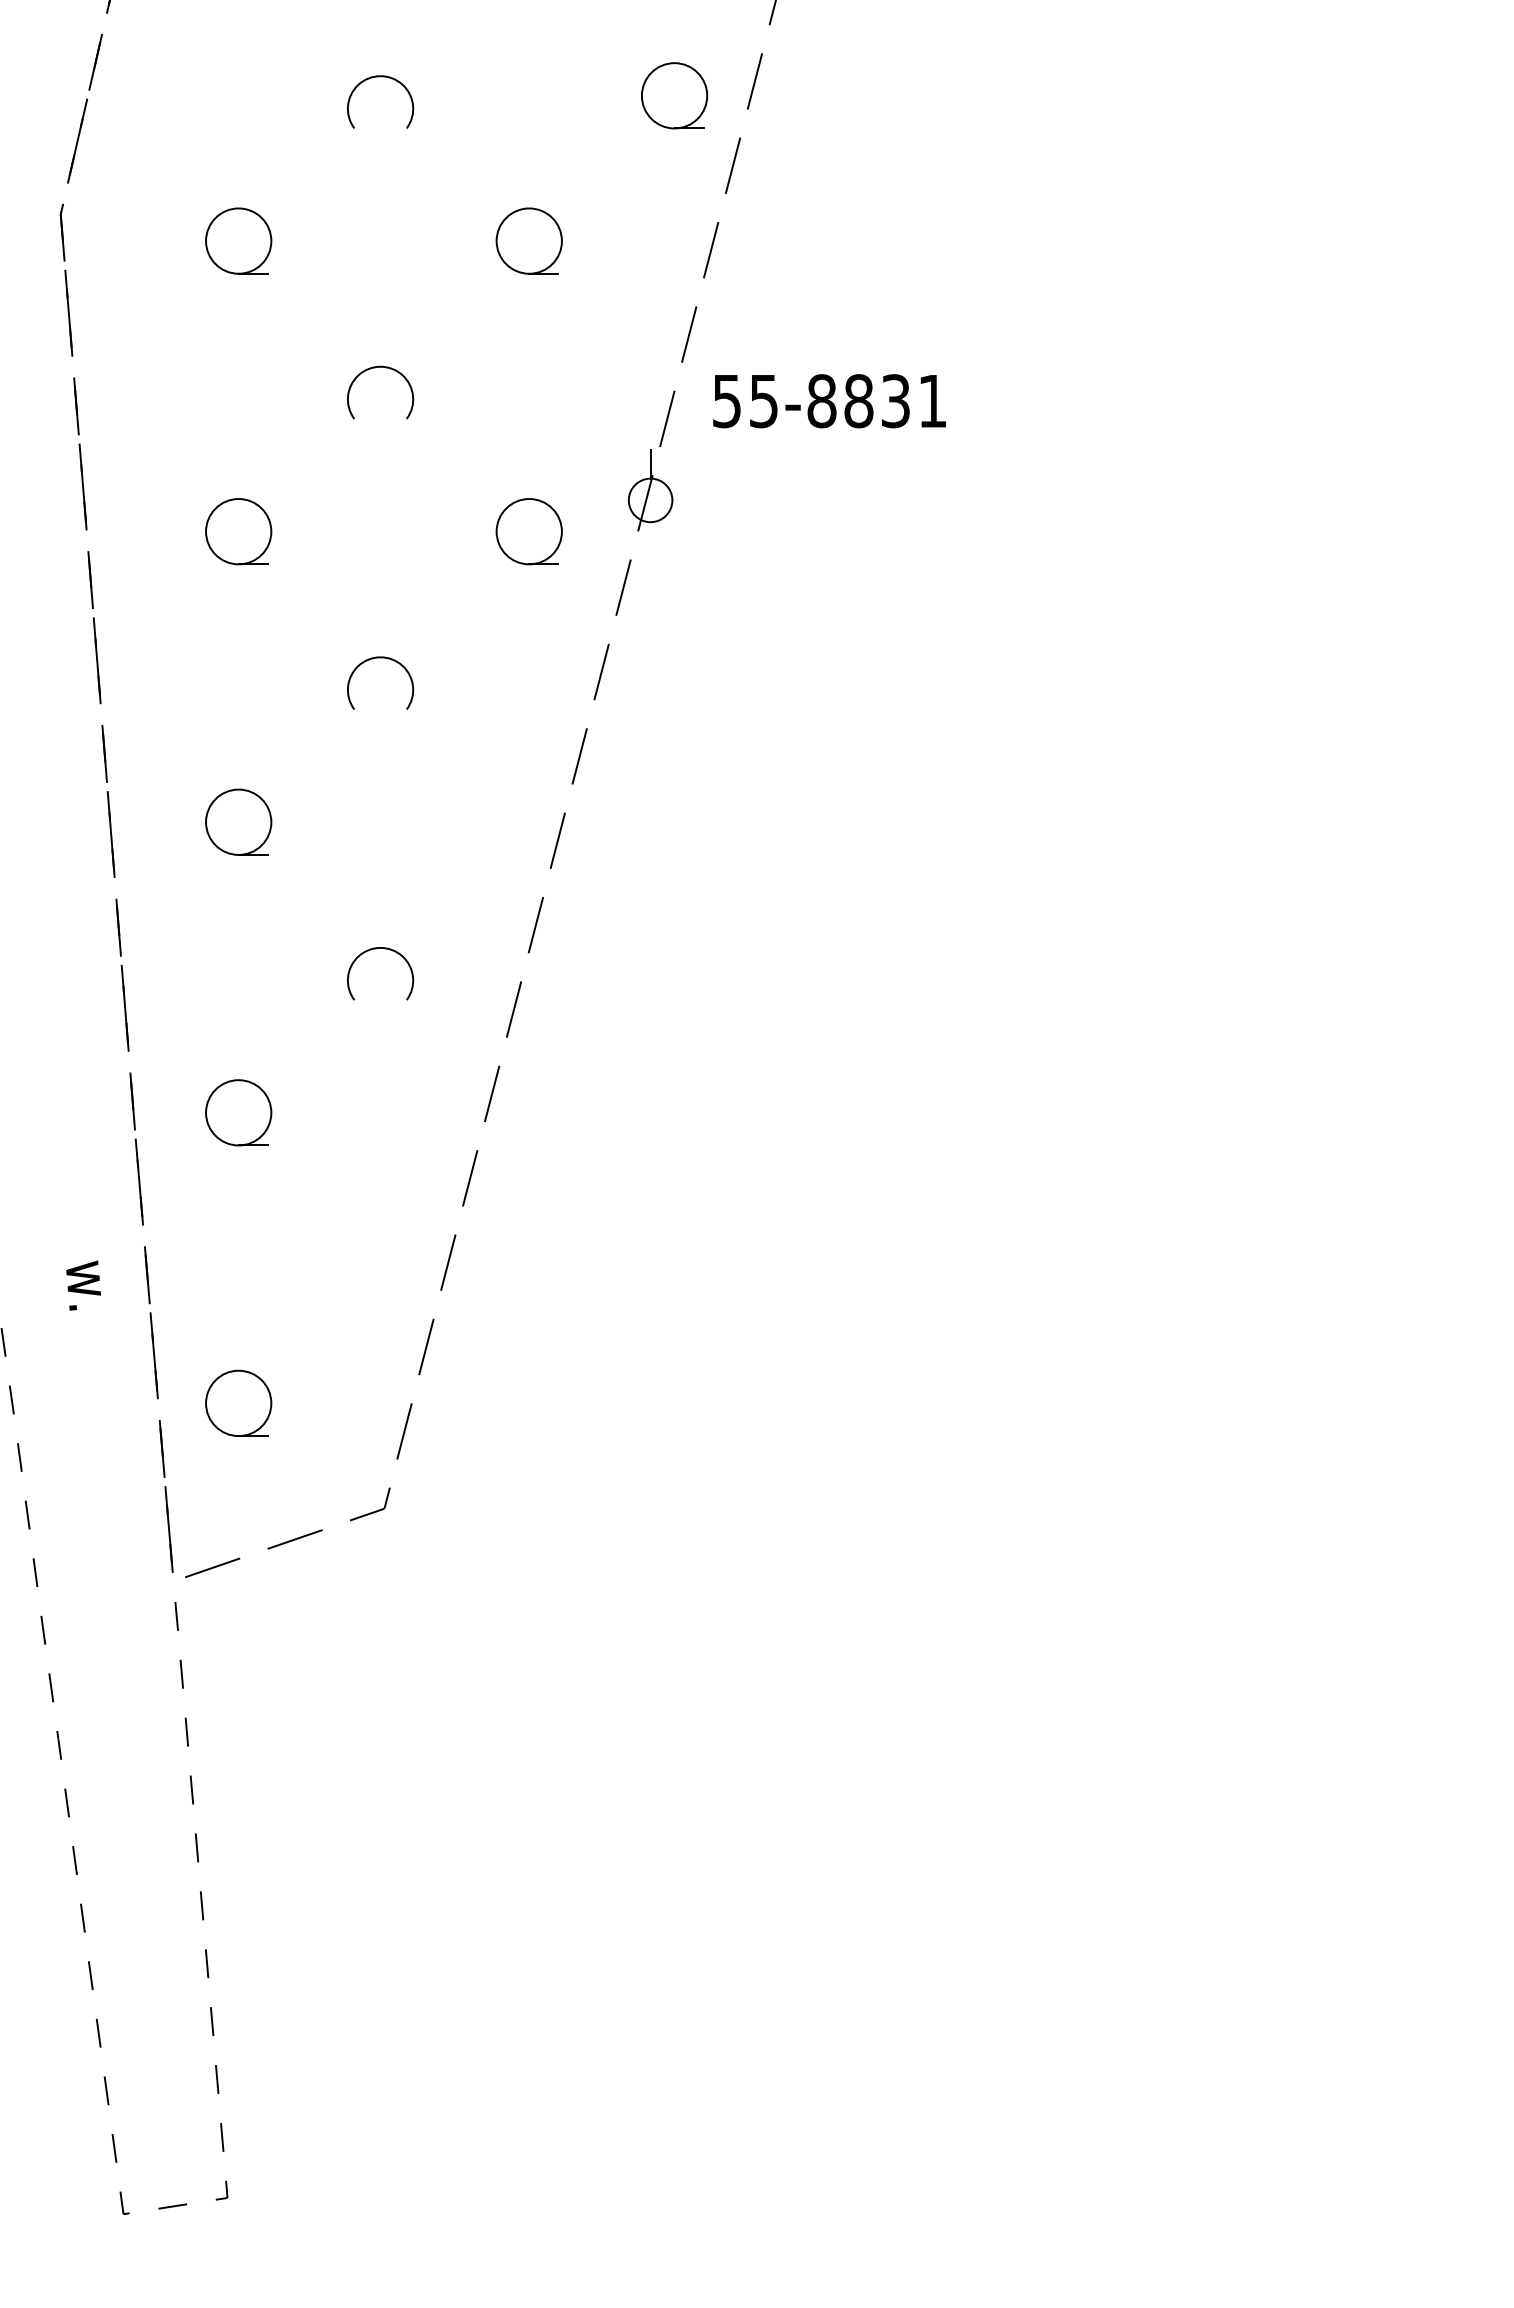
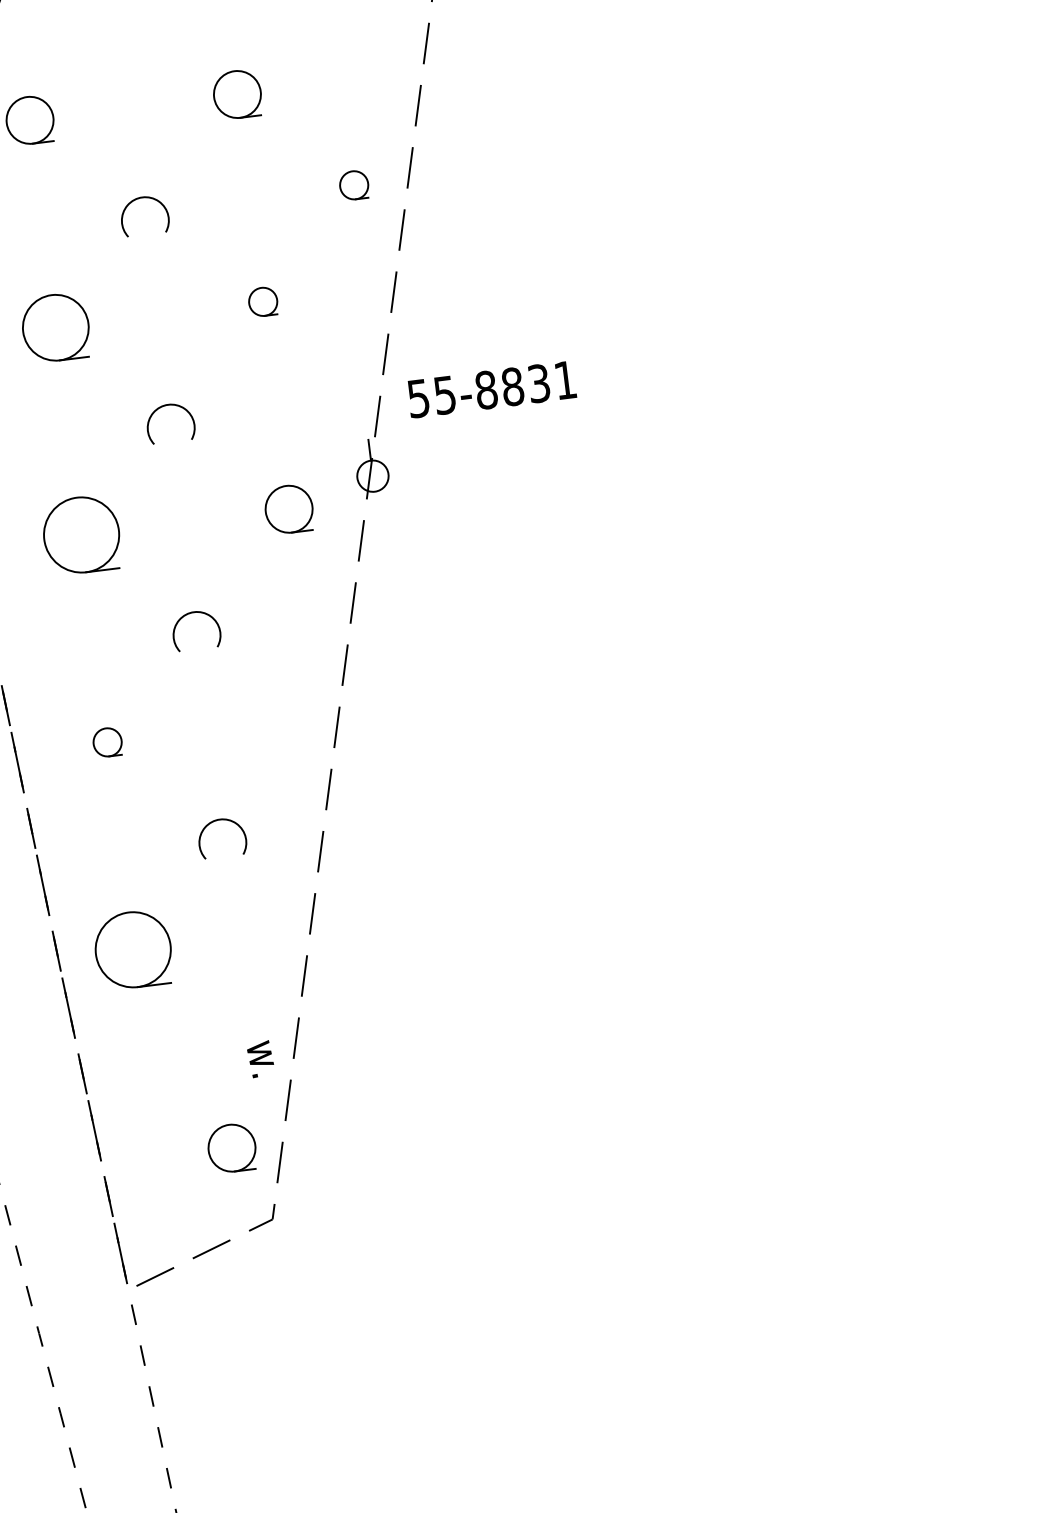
part: (674, 95) -> (353, 185), size x0.6
part: (238, 240) -> (55, 327), size x1.4
part: (528, 240) -> (262, 301), size x0.6
part: (238, 531) -> (81, 534), size x1.6
part: (238, 821) -> (107, 741), size x0.6
part: (238, 1112) -> (133, 949), size x1.6
text: (83, 1285) -> (260, 1059), moved
part: (238, 1402) -> (231, 1147), moved

